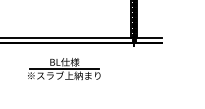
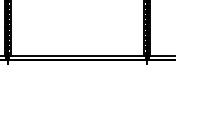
part: (63, 68) -> (76, 86), removed

